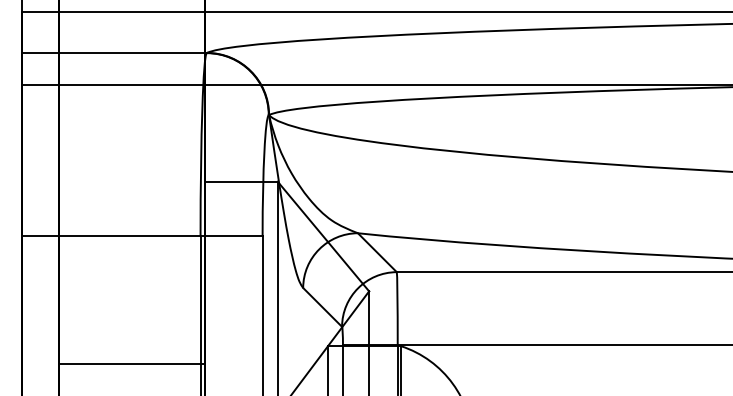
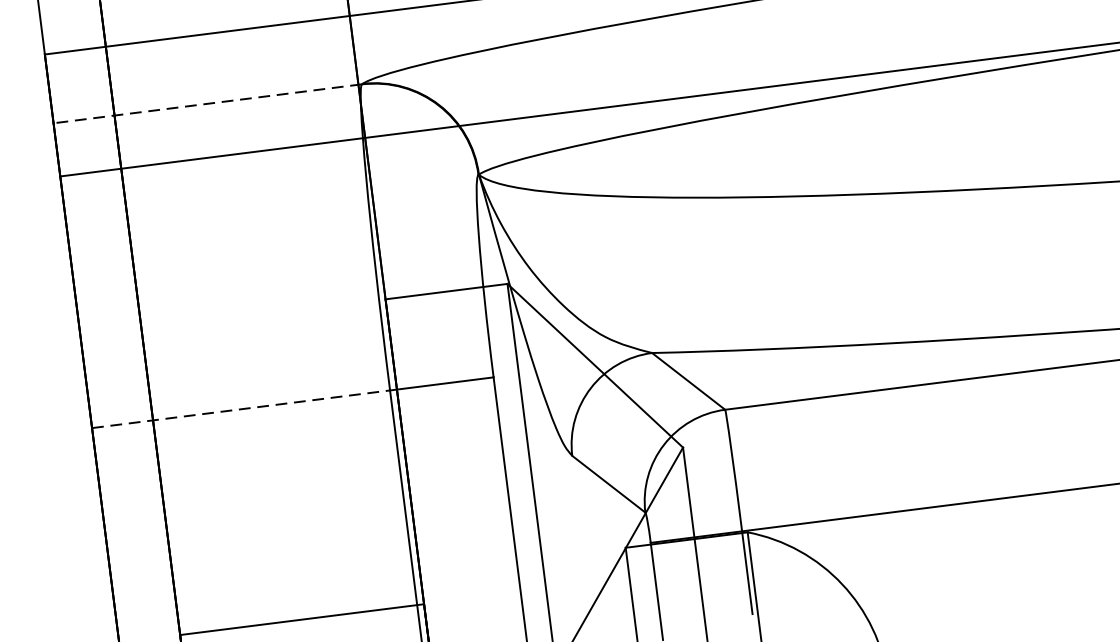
line: (113, 53) -> (206, 104), solid -> dashed
line: (111, 235) -> (241, 408), solid -> dashed

